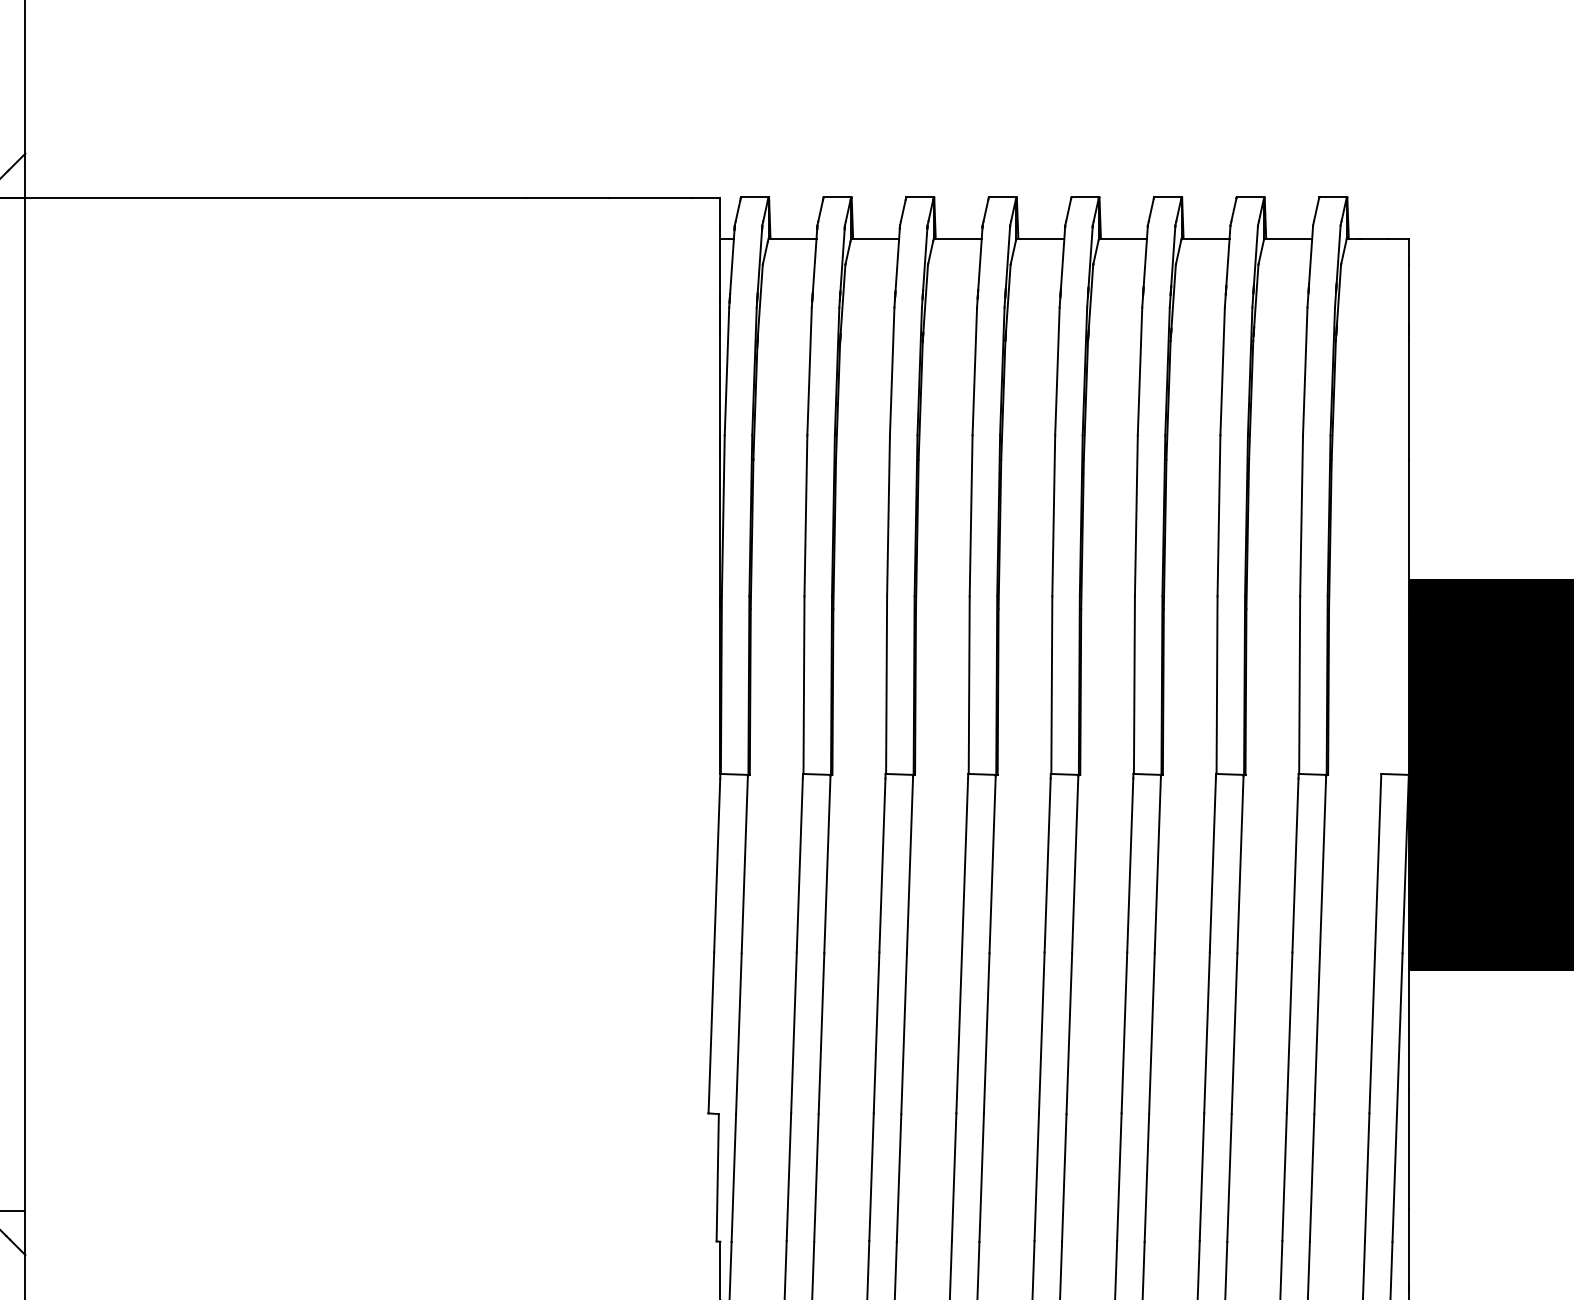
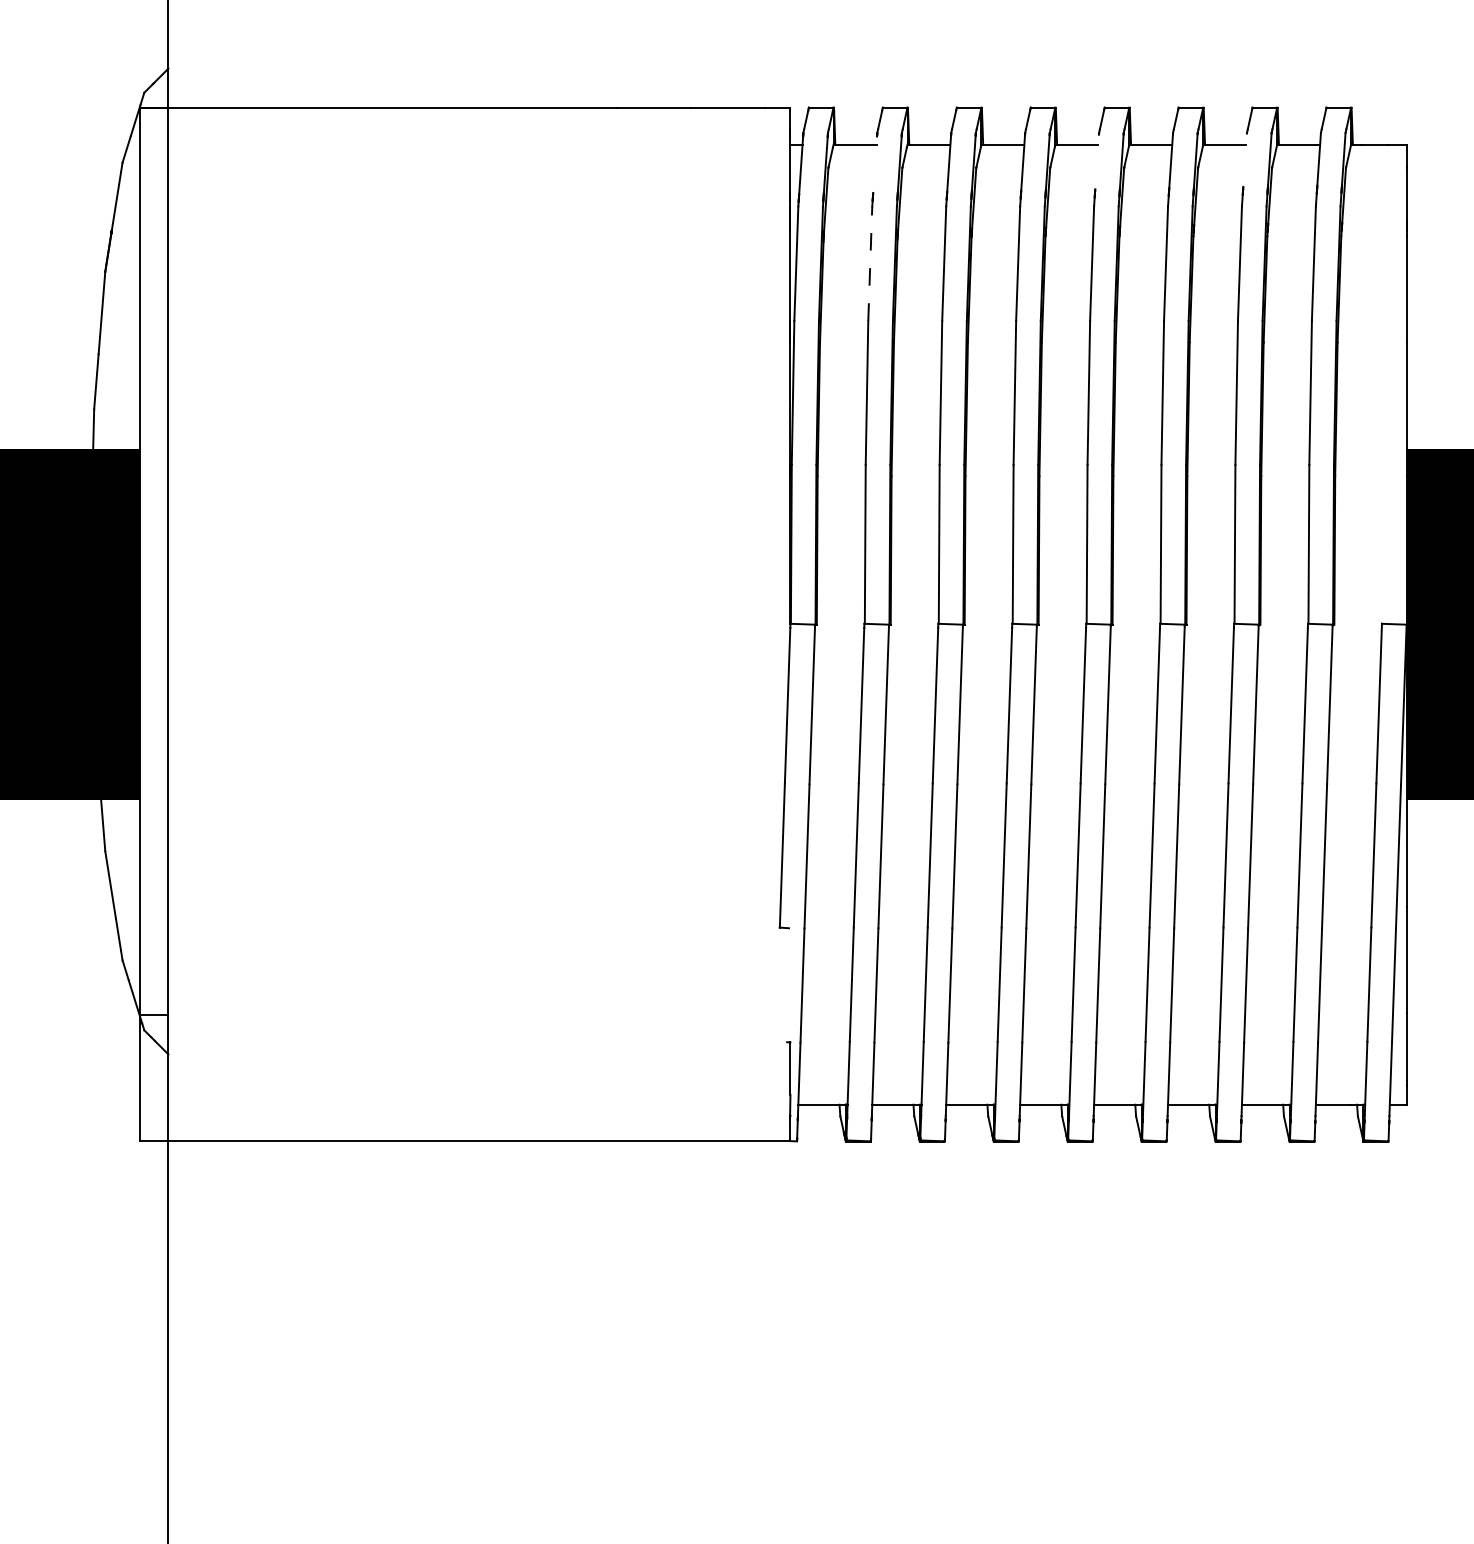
line: (1227, 255) -> (1244, 159), removed
line: (1063, 257) -> (1097, 161), removed
line: (815, 260) -> (875, 164), removed
line: (809, 371) -> (870, 263), solid -> dashed
line: (718, 1178) -> (788, 985), removed

